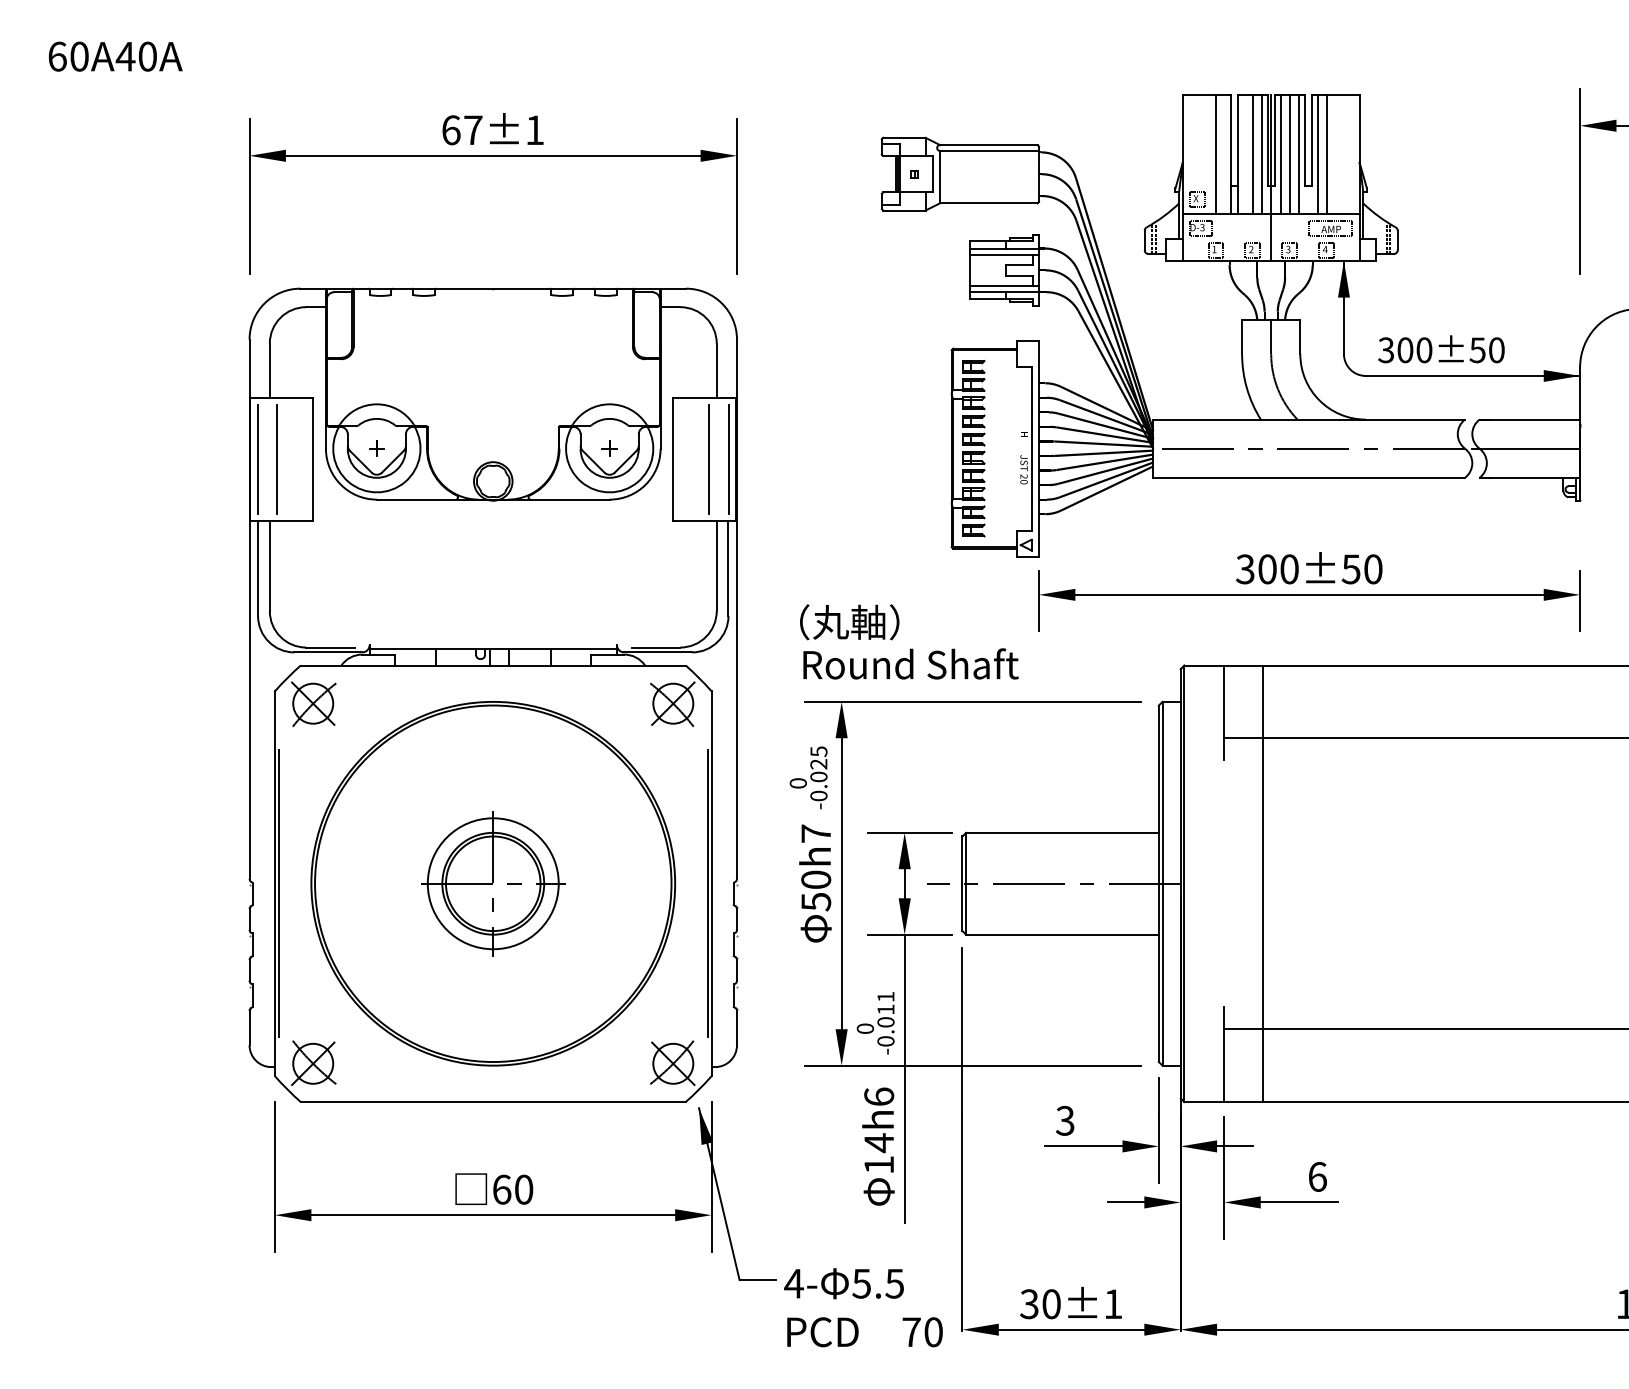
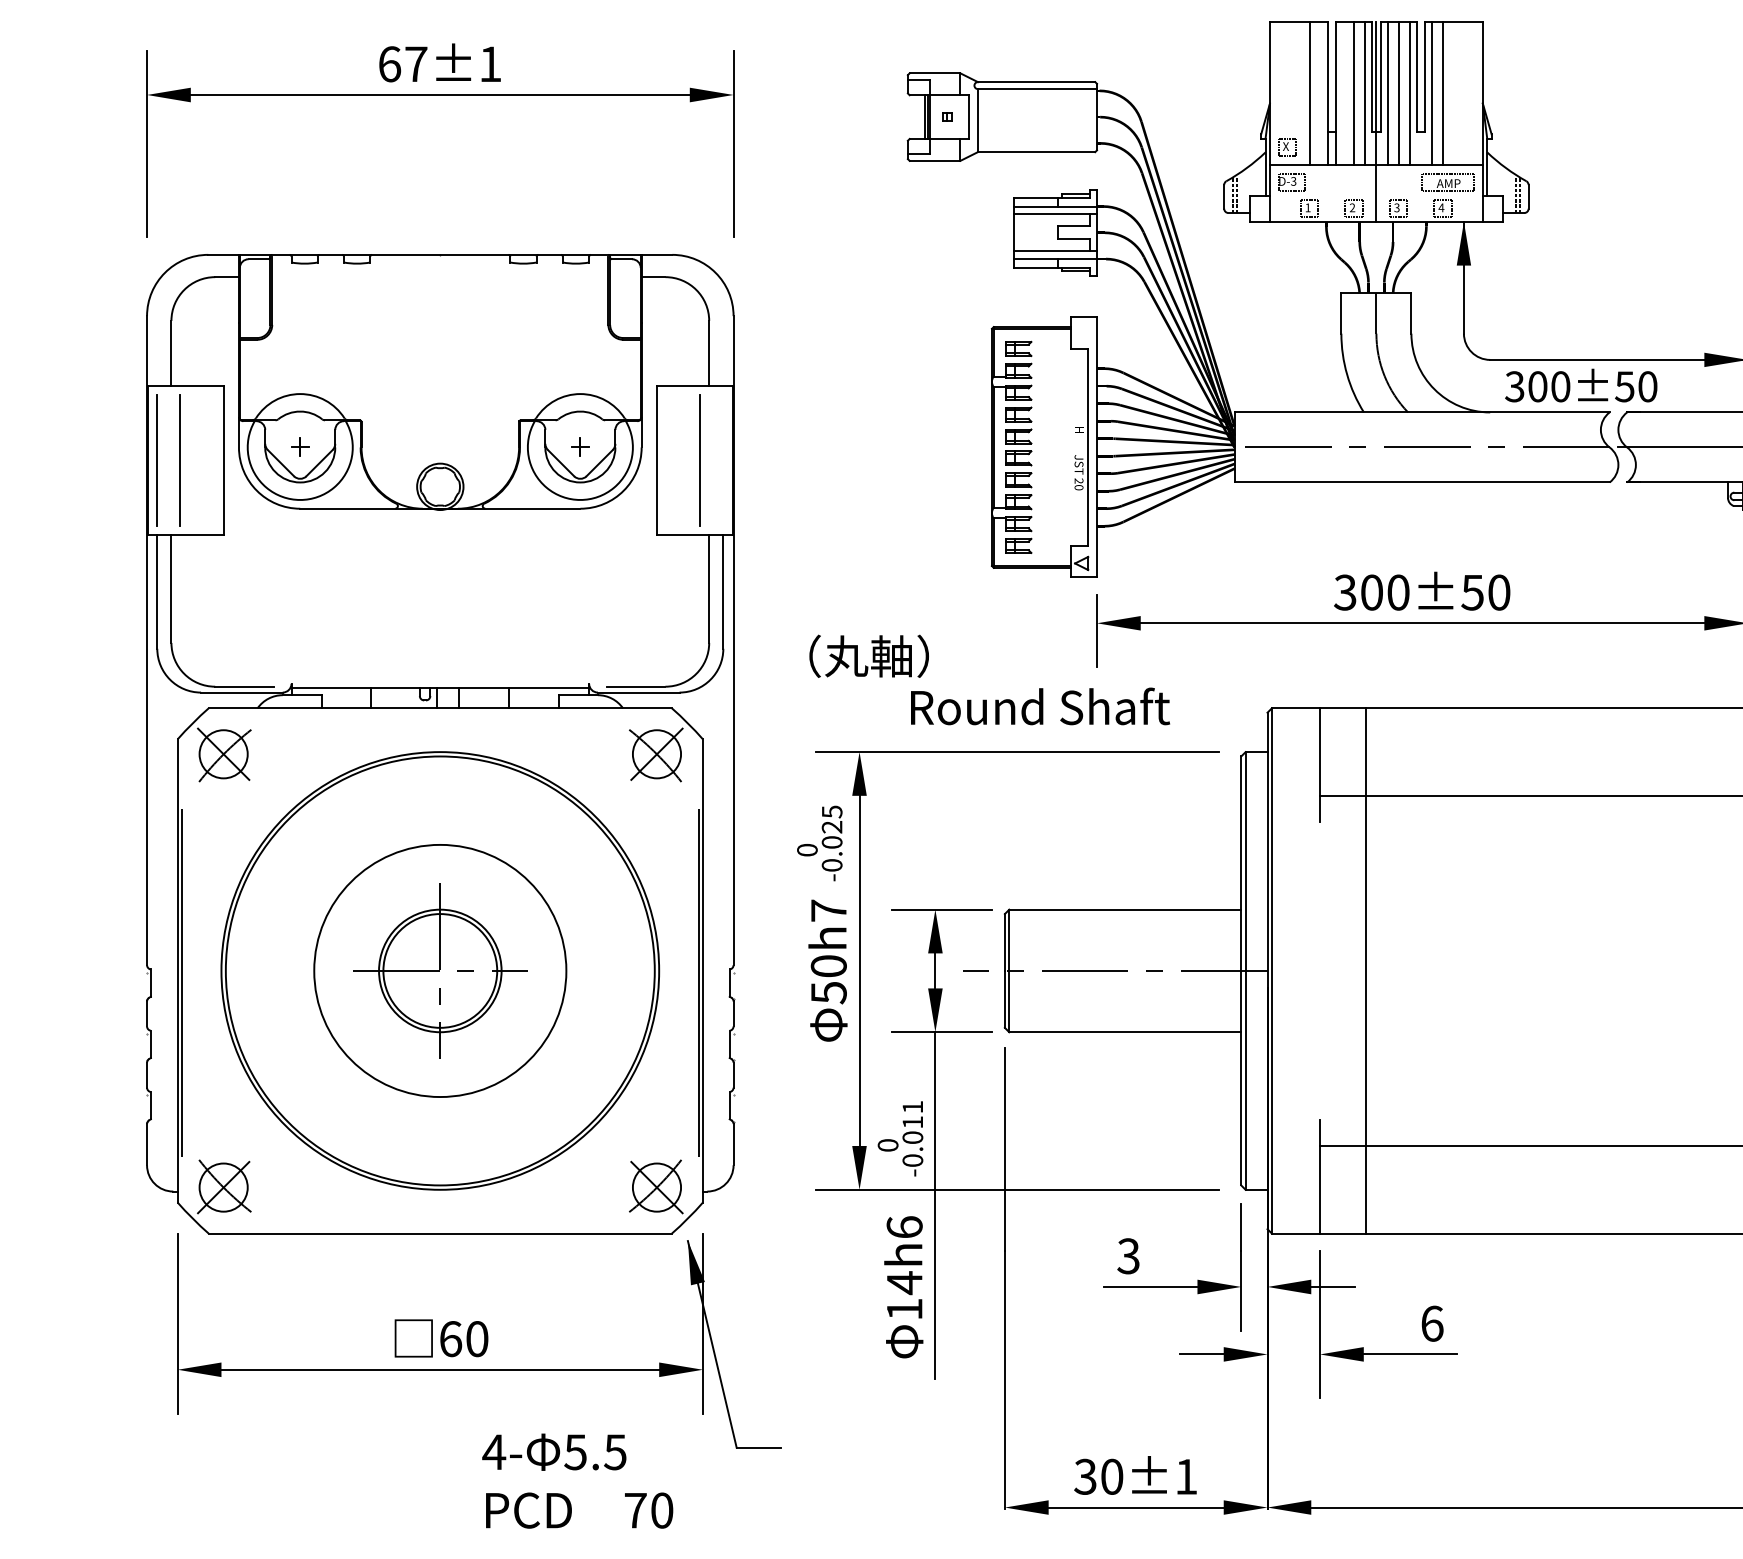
text: (1441, 349) -> (1581, 385), moved
line: (728, 459) -> (723, 460), removed
text: (910, 663) -> (1039, 705), moved
circle: (492, 883) -> (439, 970), size x1.6
text: (863, 1307) -> (577, 1480), moved

